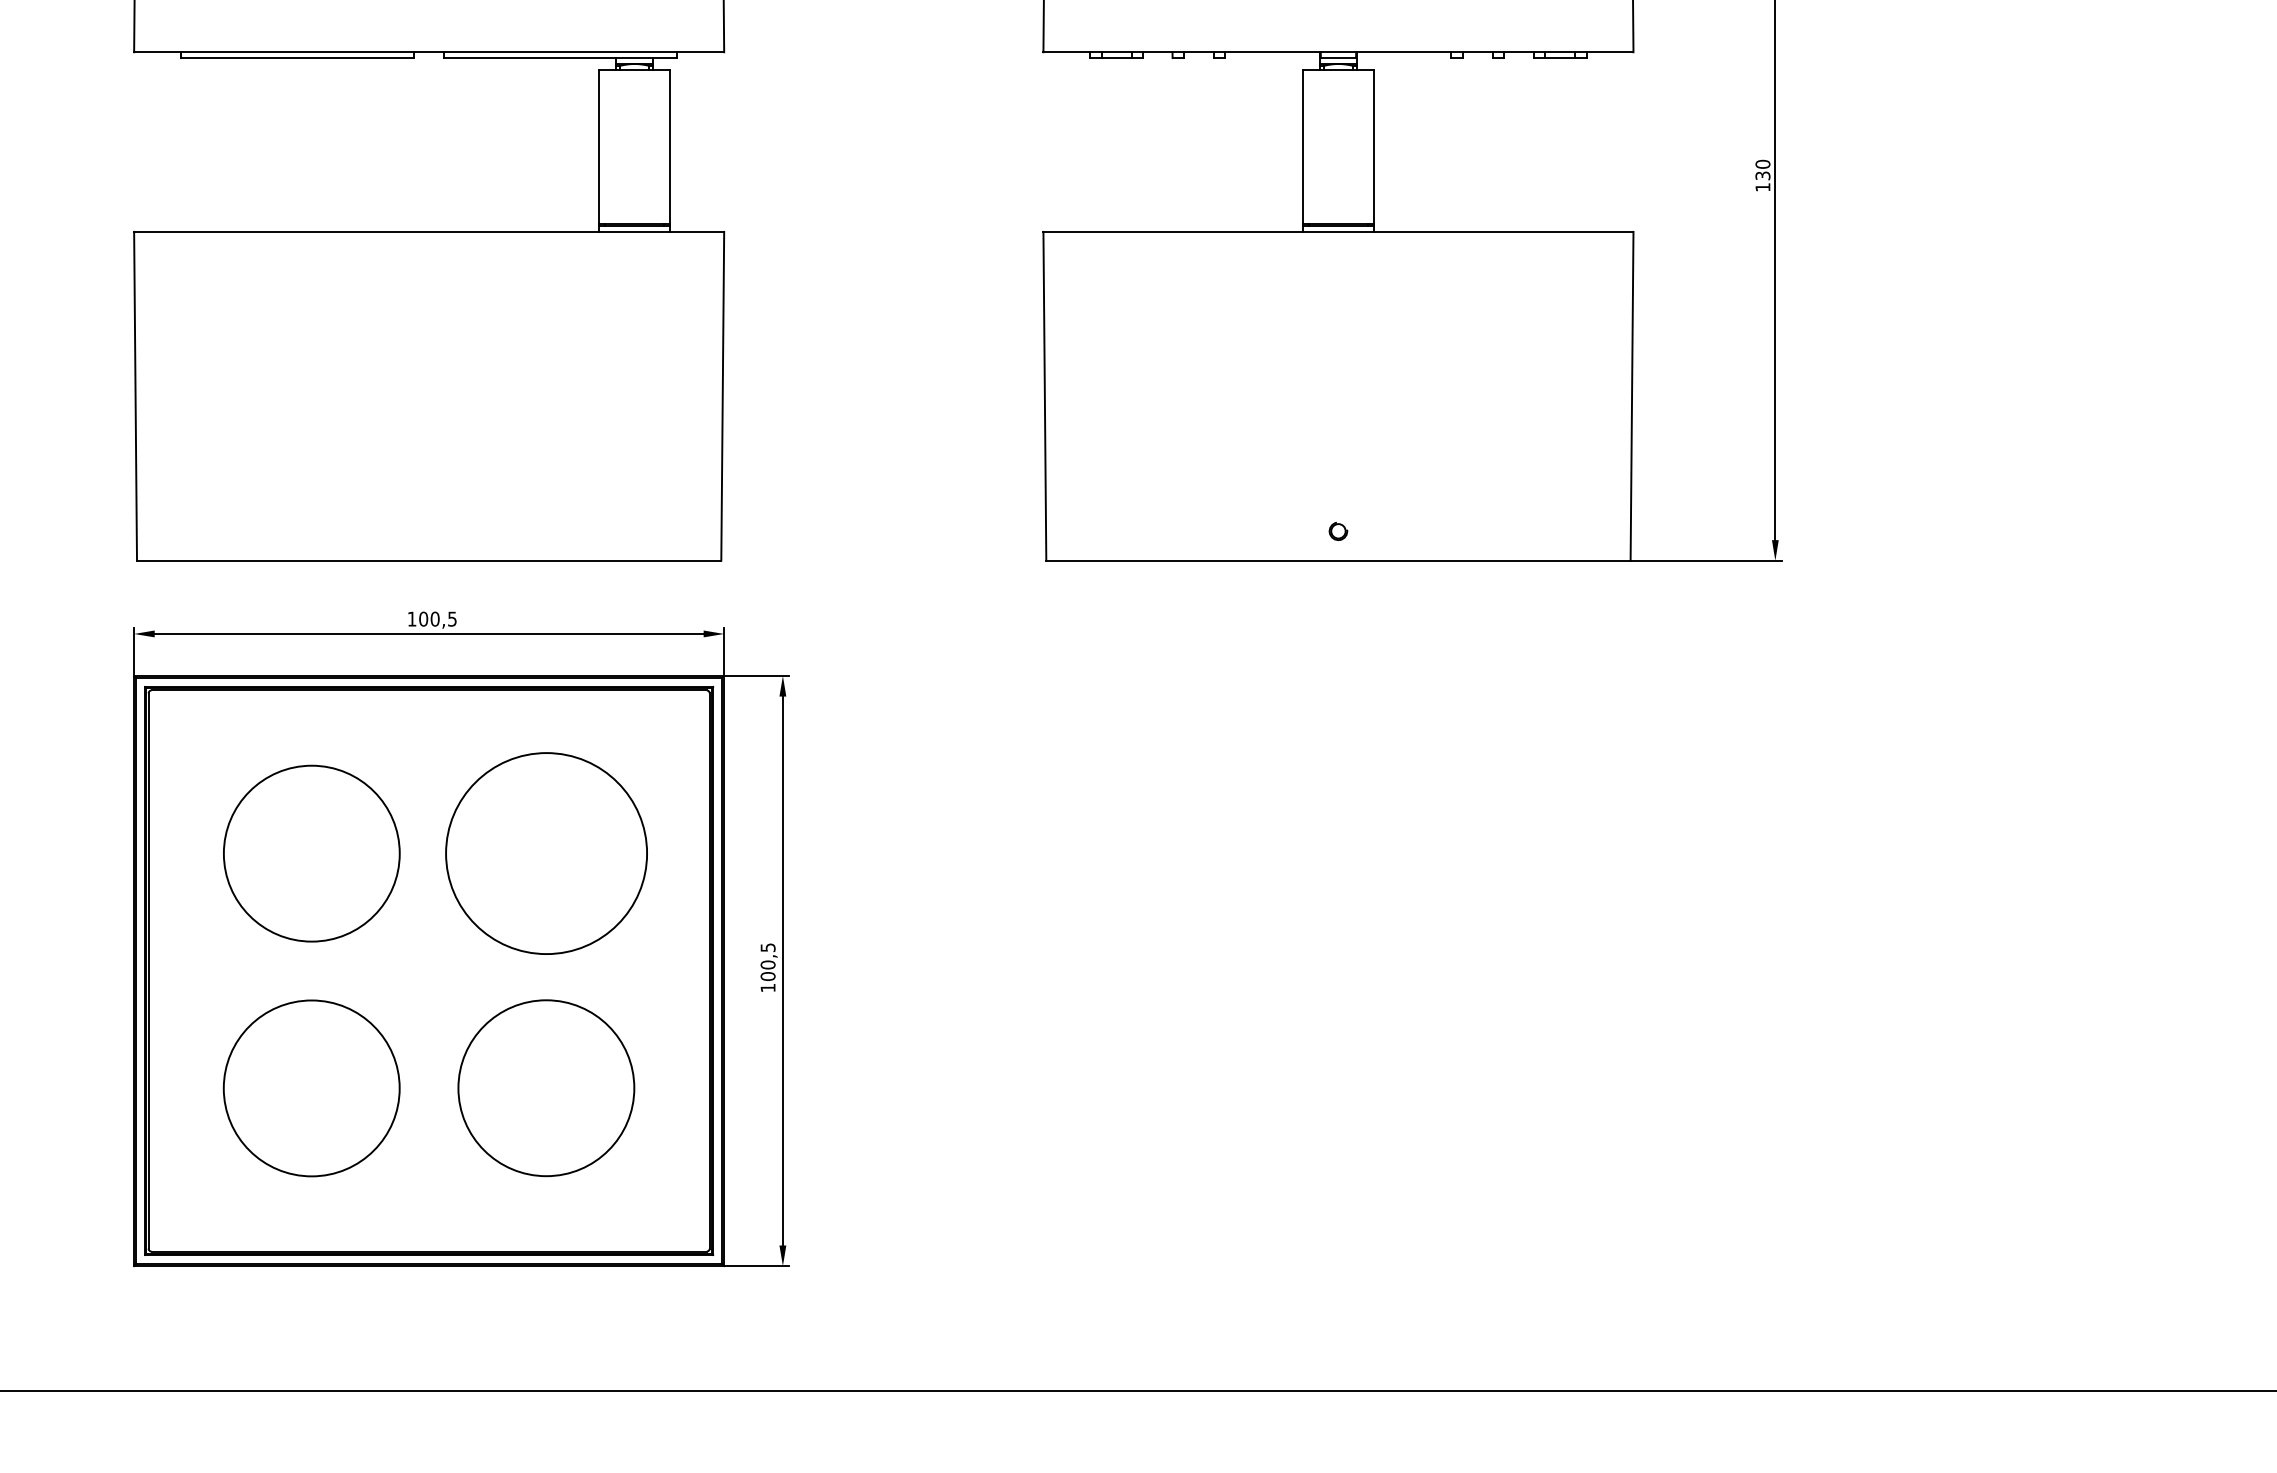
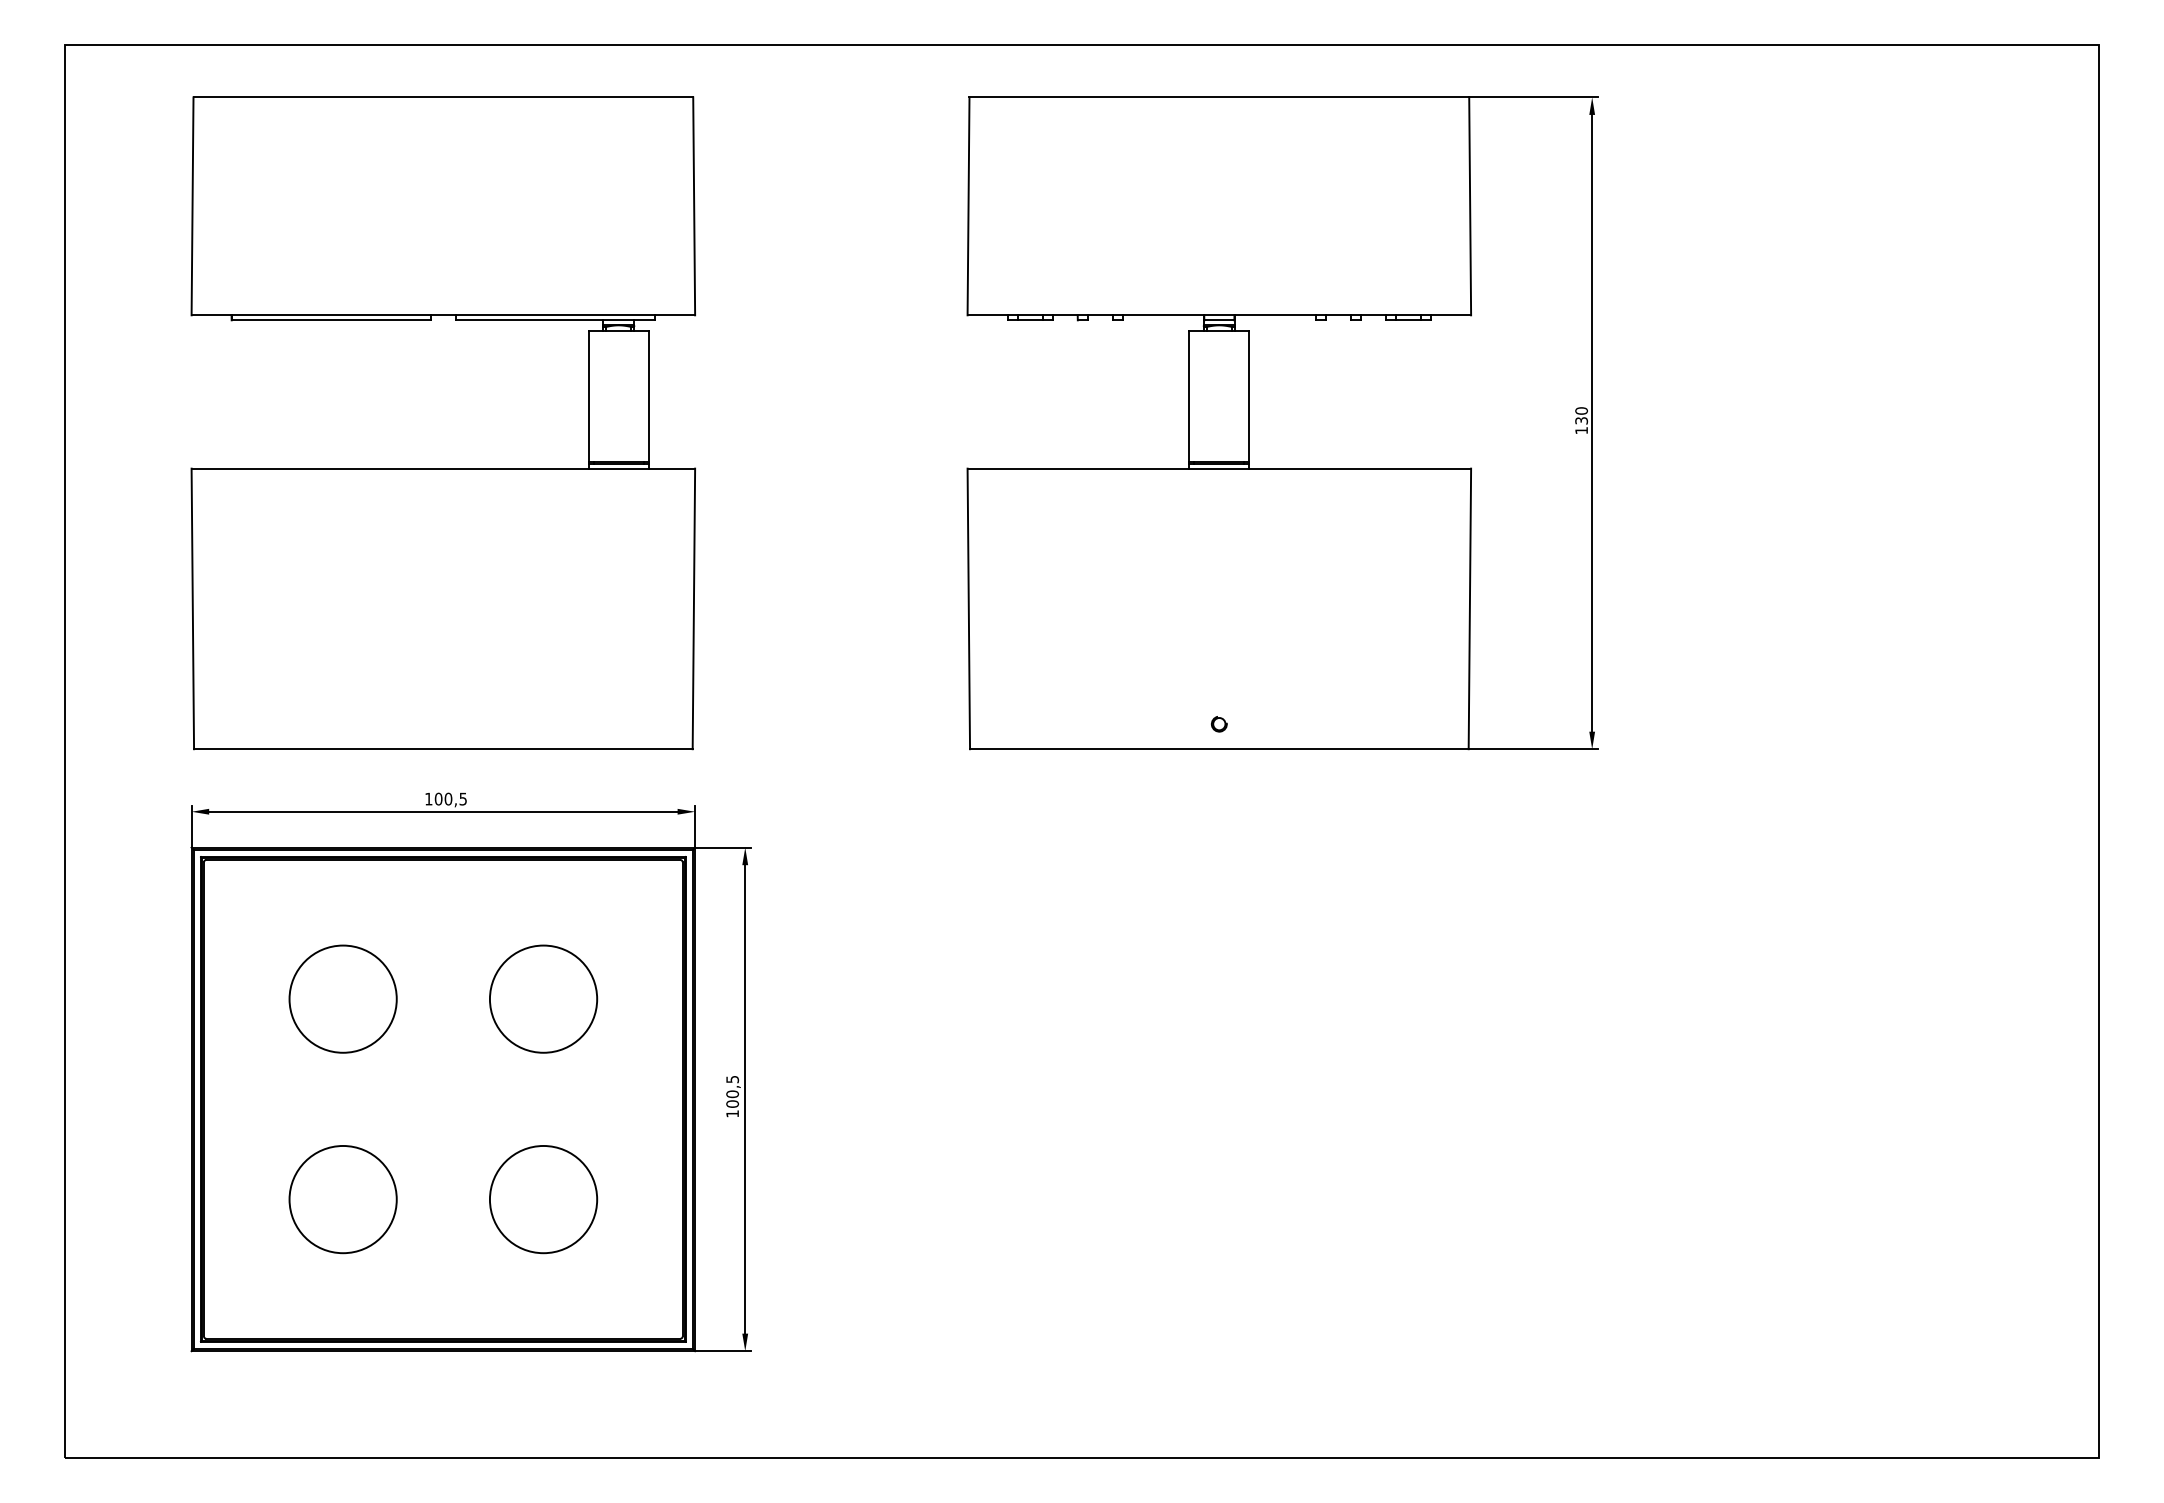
circle: (310, 852) -> (342, 998), size x0.71
circle: (546, 852) -> (543, 998), size x0.62
circle: (310, 1088) -> (342, 1199), size x0.71
circle: (546, 1088) -> (543, 1199), size x0.71

